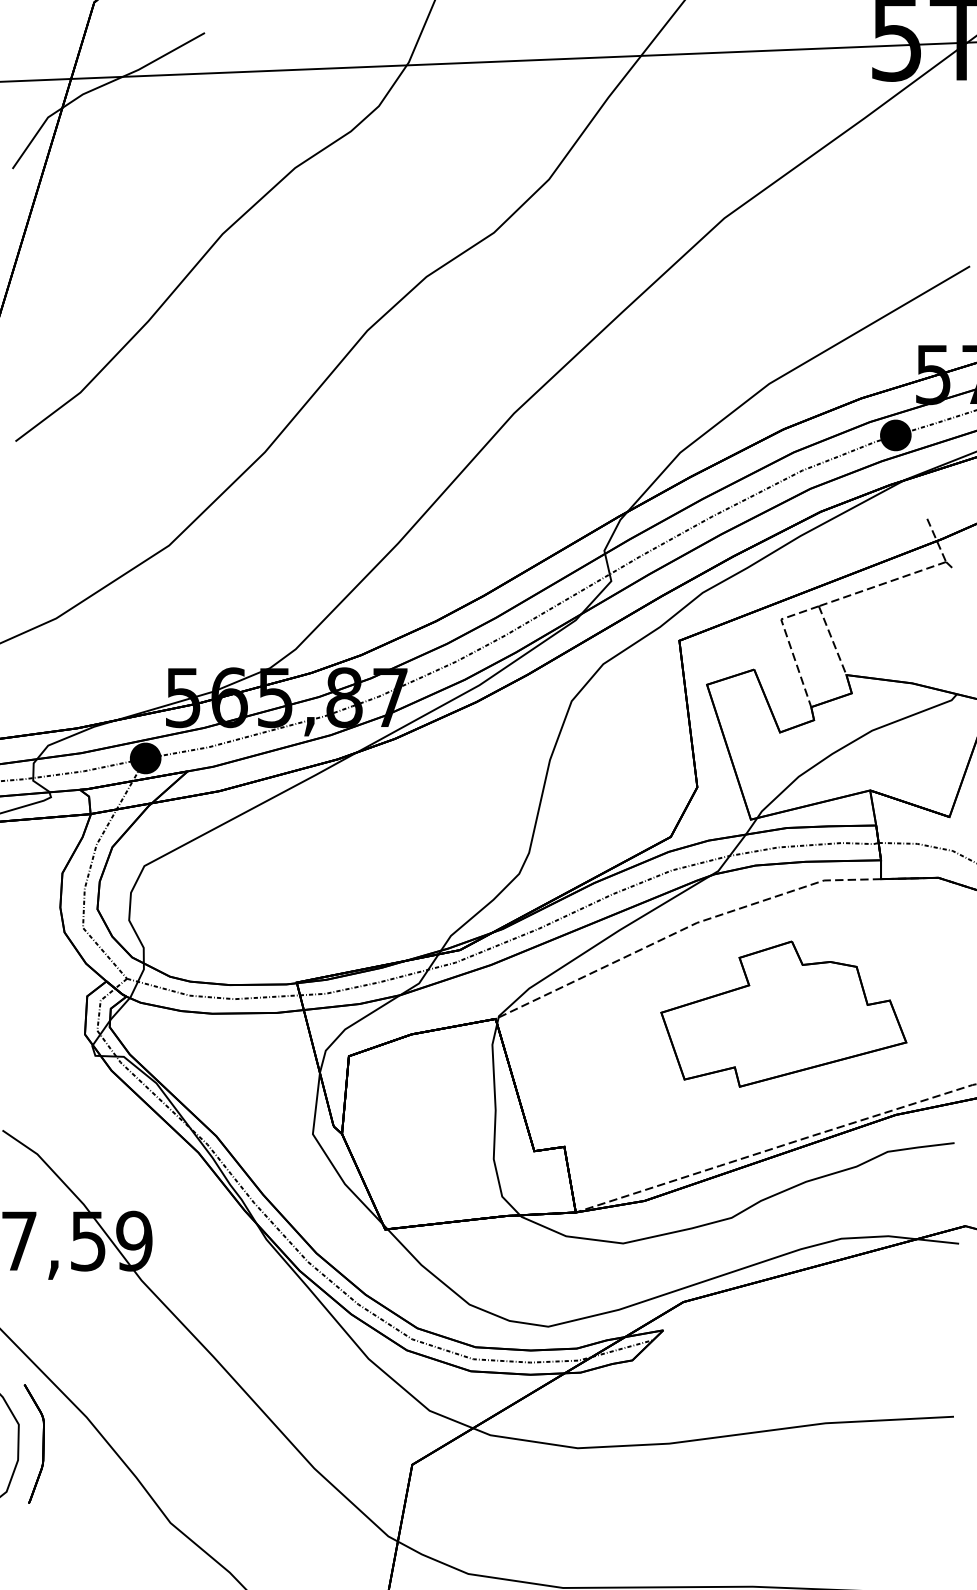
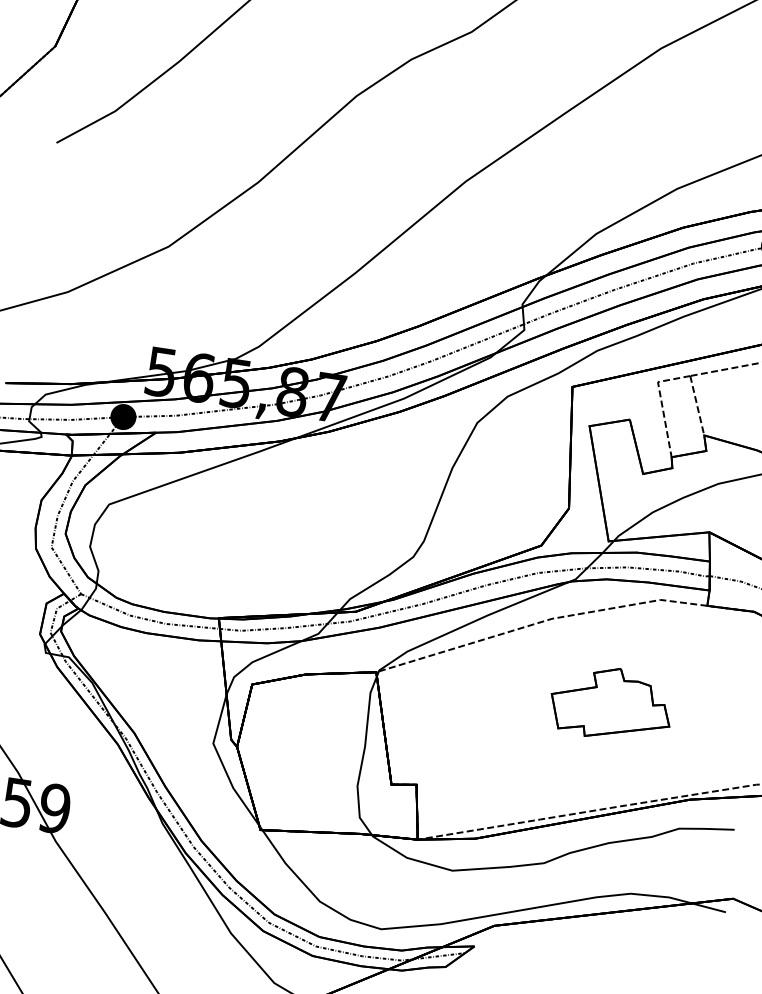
part: (783, 1013) -> (611, 703), size x0.6

